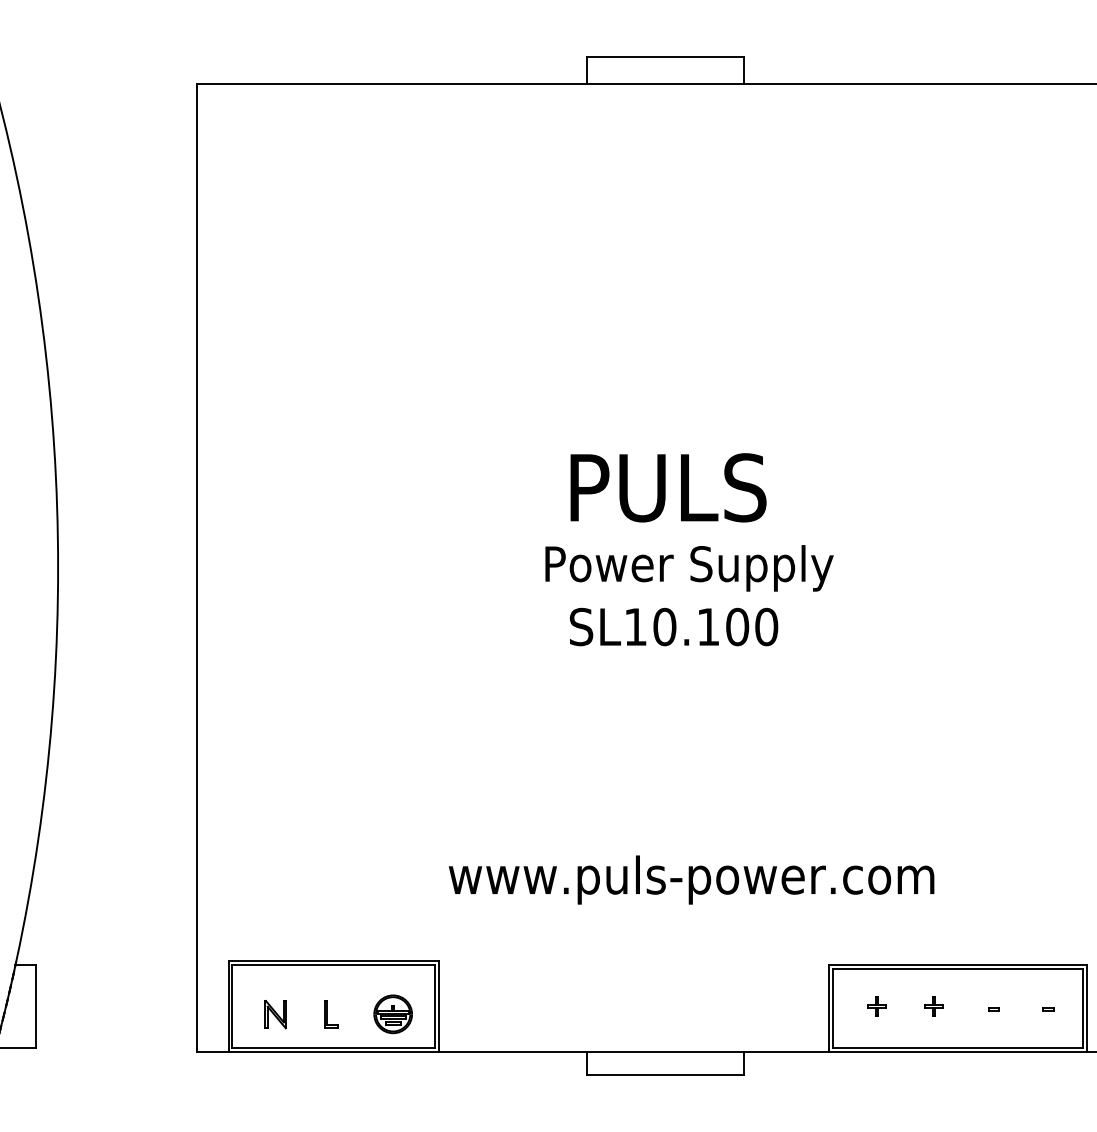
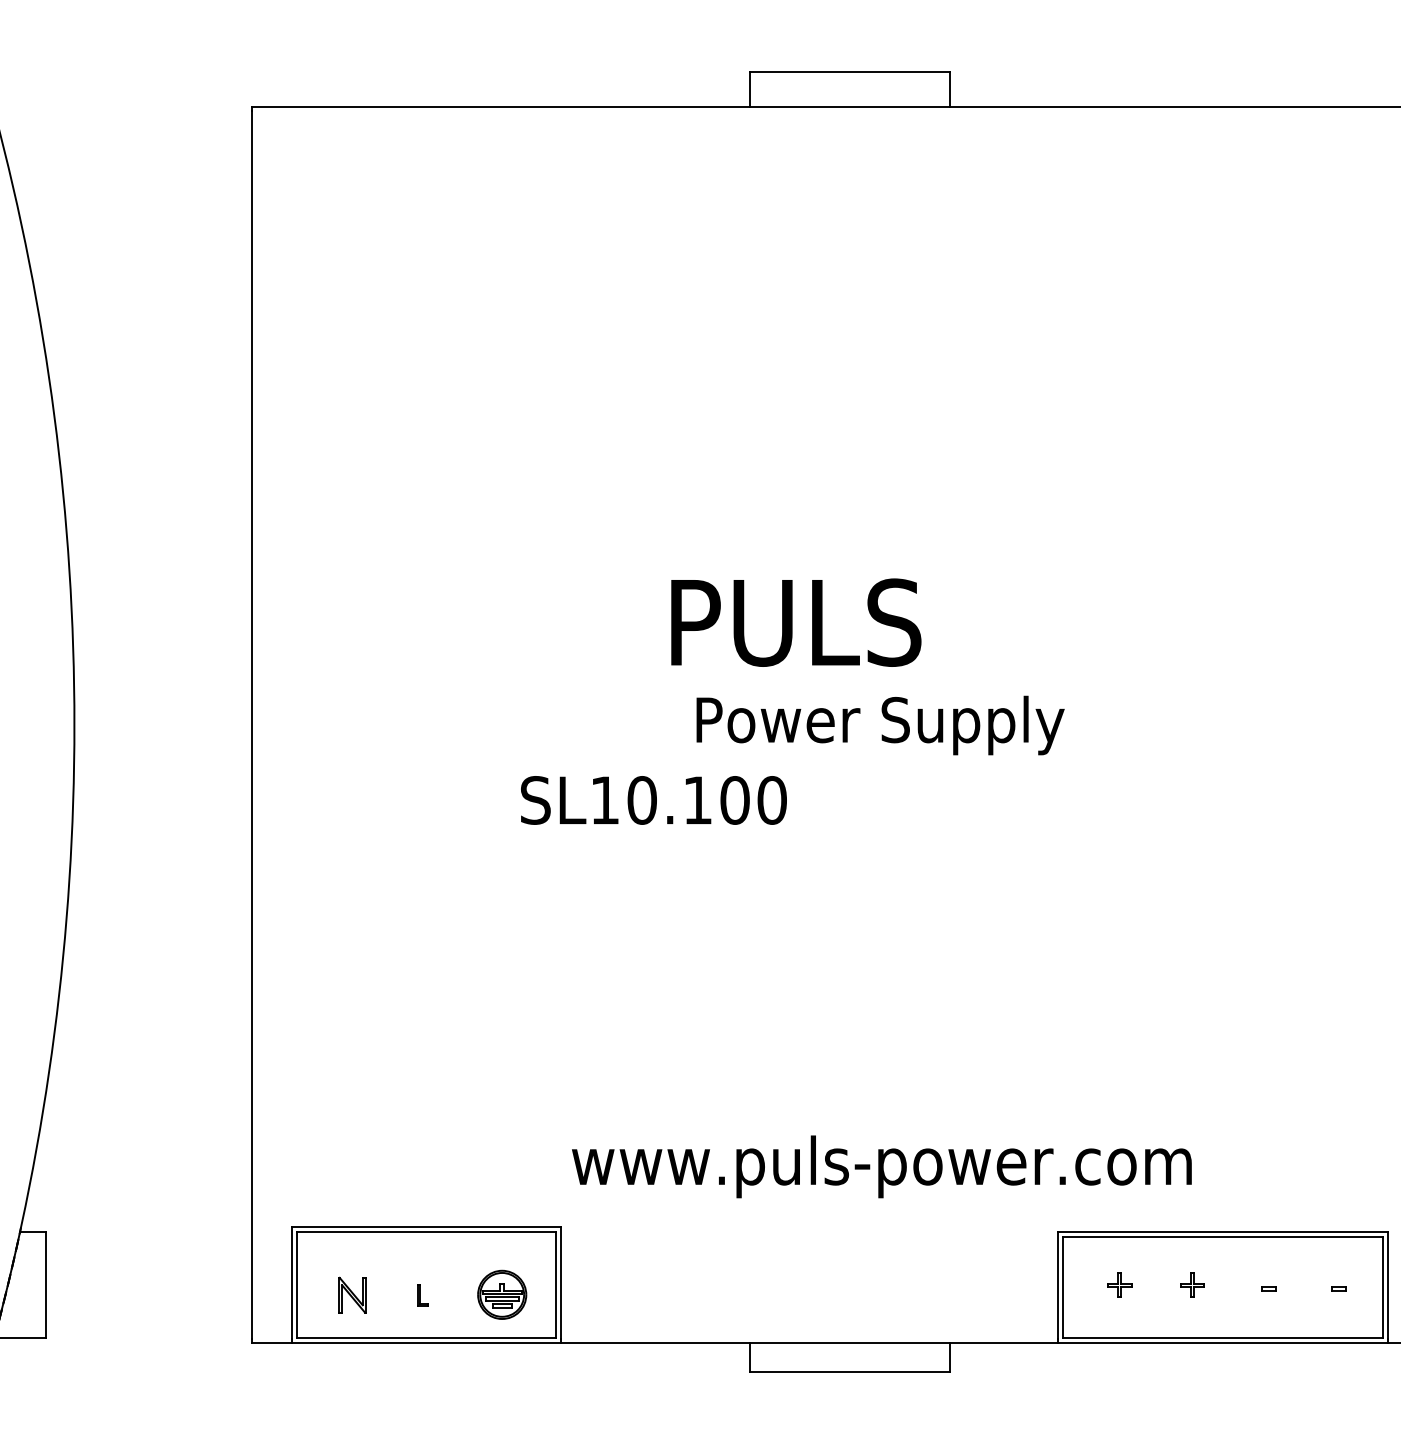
text: (668, 487) -> (796, 622), moved
text: (673, 626) -> (653, 799), moved
text: (691, 879) -> (881, 1166), moved
part: (331, 1014) -> (423, 1295), size x0.6

